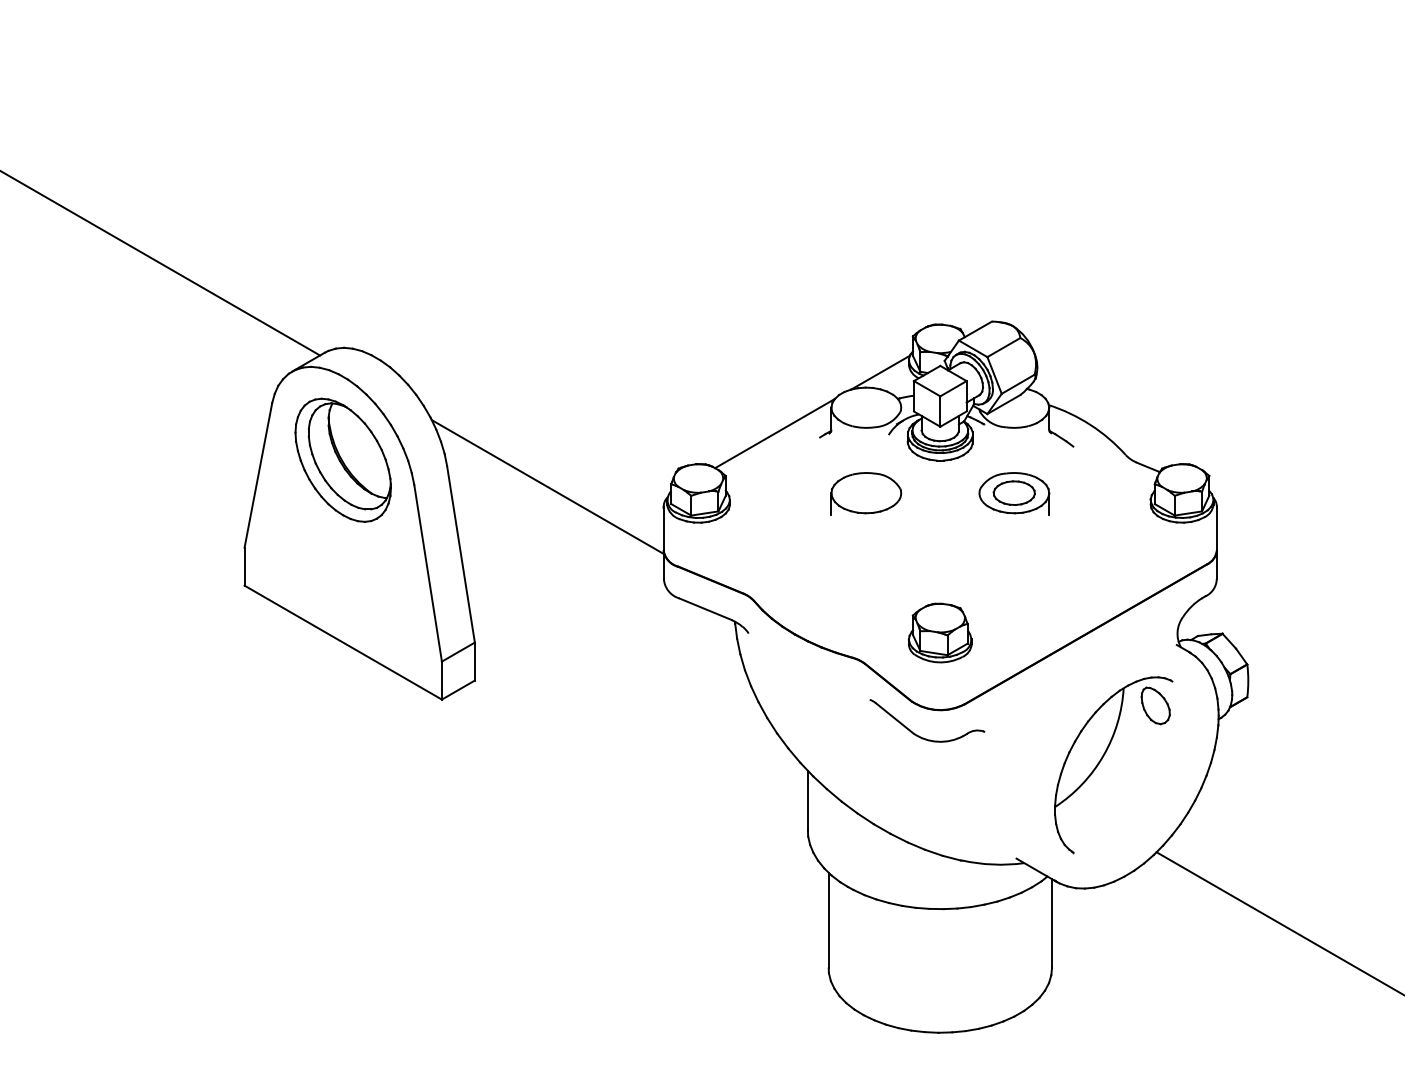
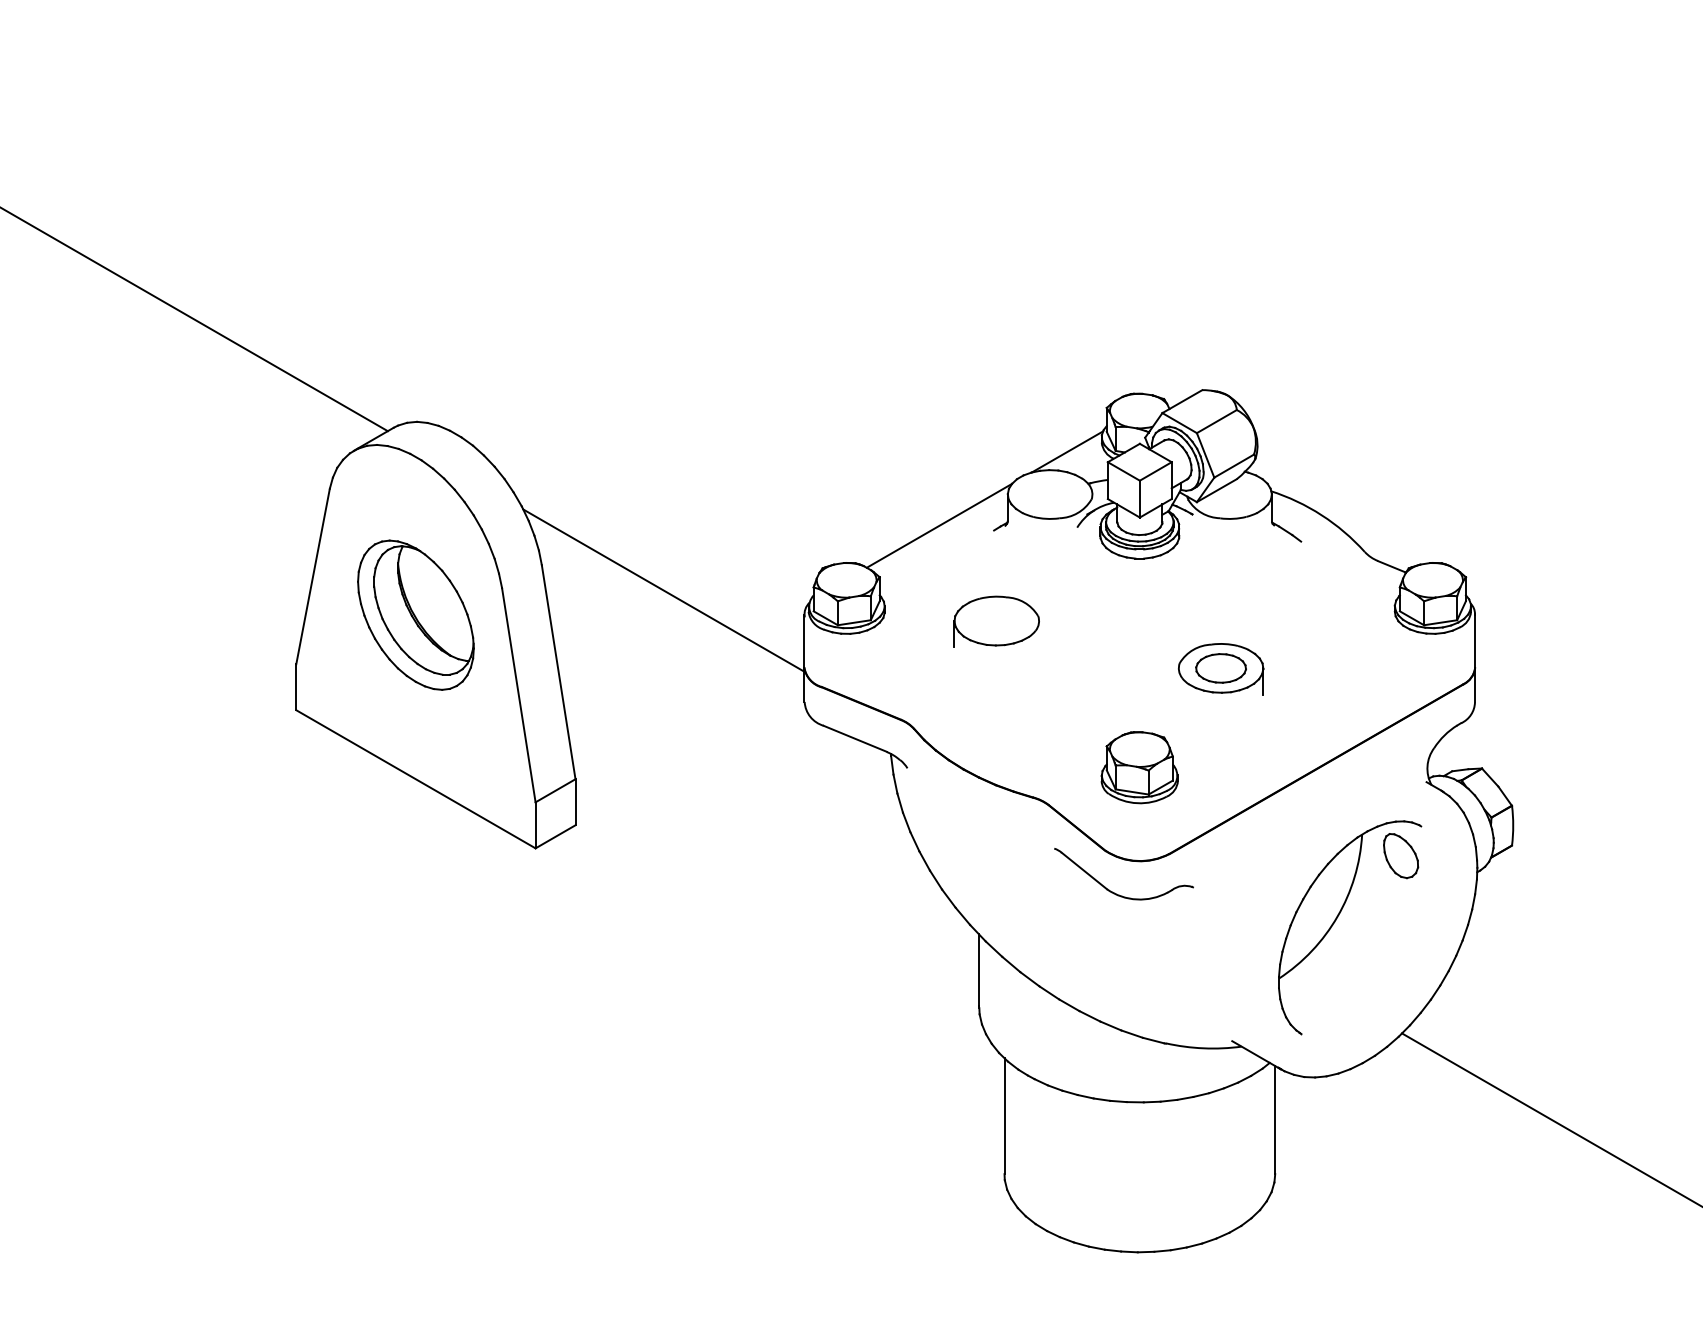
part: (342, 459) -> (415, 614), moved
part: (866, 493) -> (996, 621), moved
part: (1014, 493) -> (1221, 668), moved

